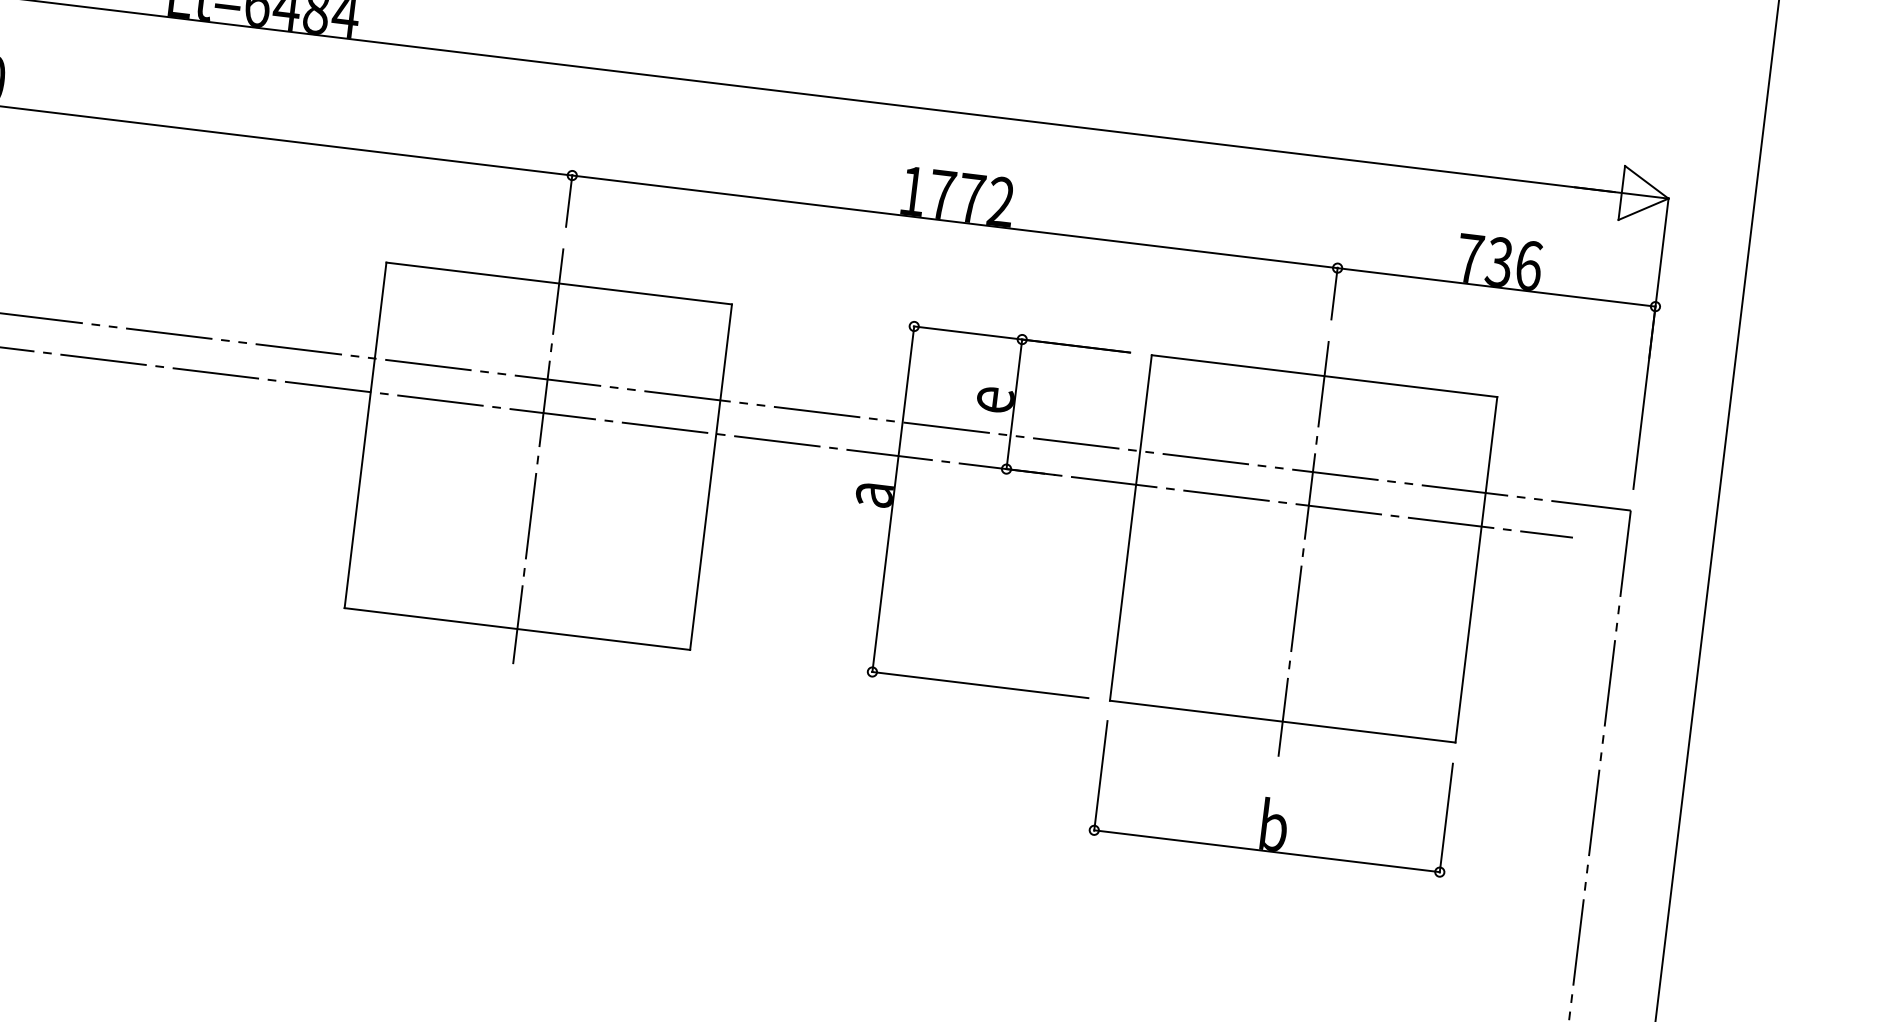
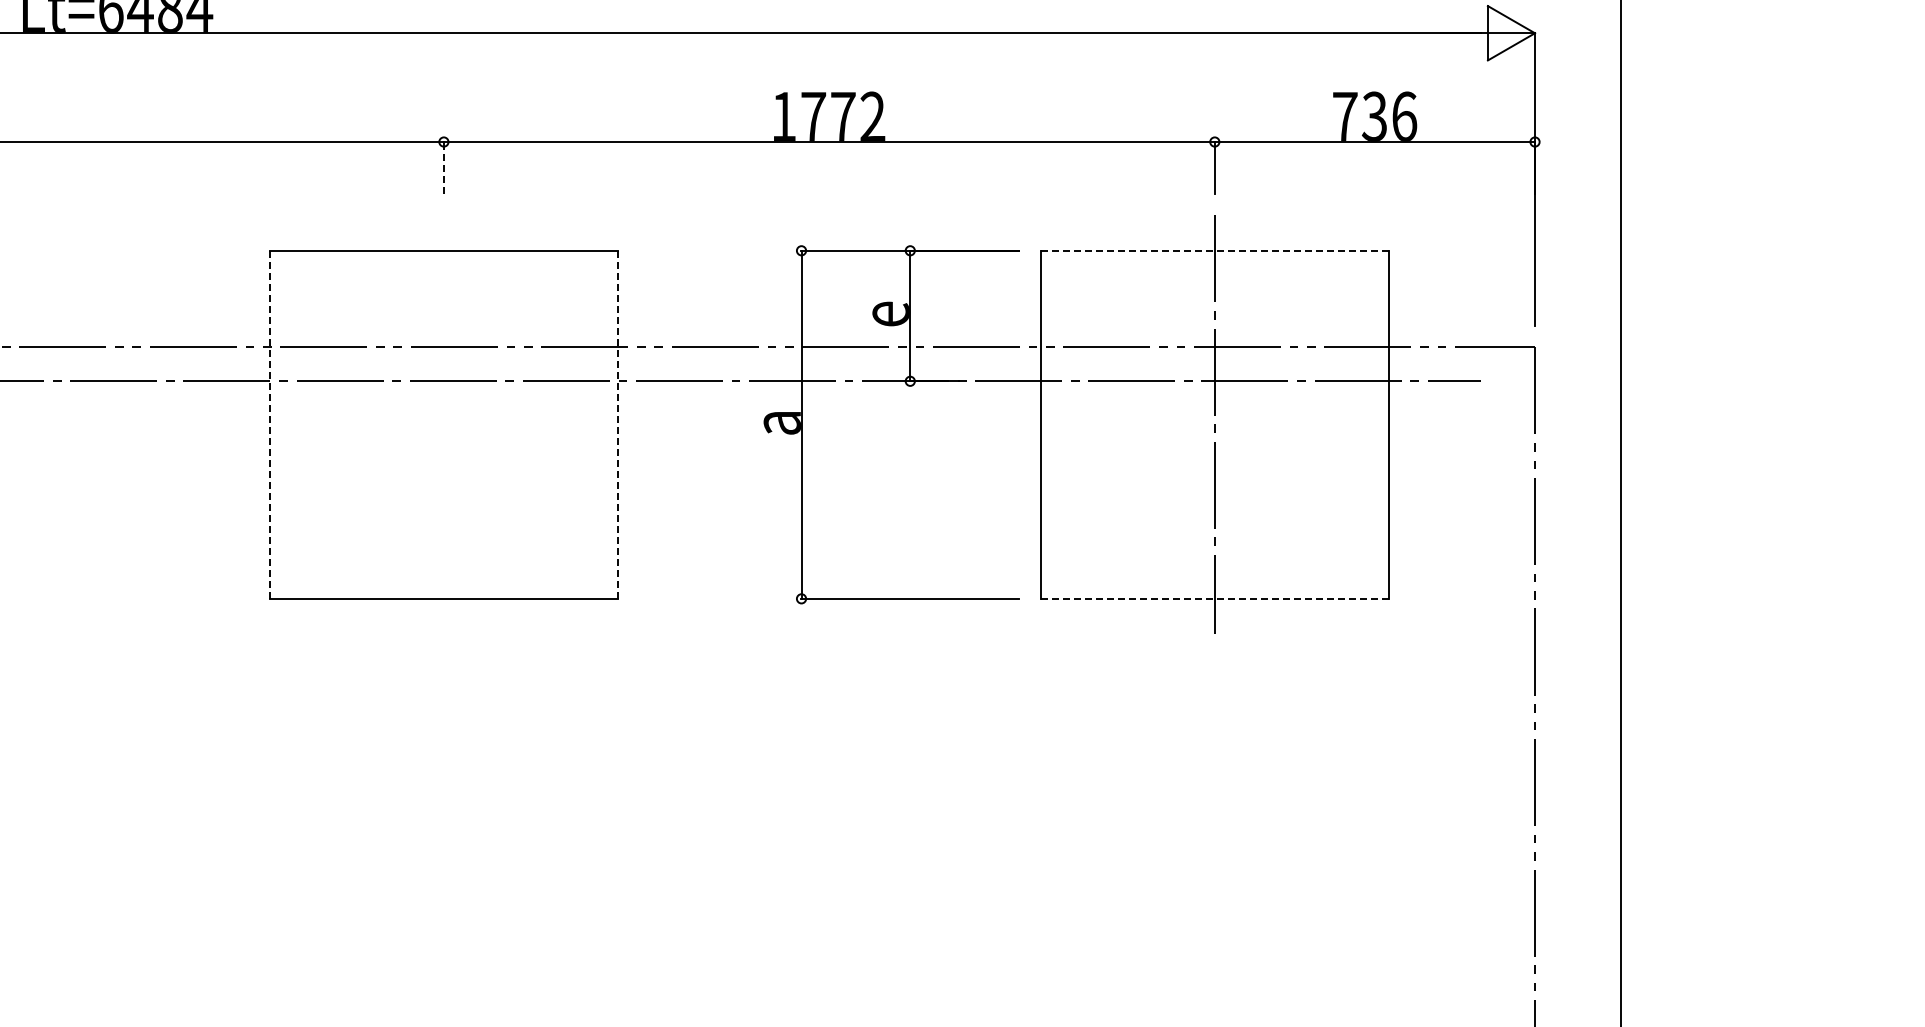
line: (568, 200) -> (443, 167), solid -> dashed
line: (1324, 375) -> (1214, 250), solid -> dashed
line: (365, 435) -> (269, 425), solid -> dashed
line: (537, 455) -> (443, 424), removed
line: (710, 476) -> (617, 424), solid -> dashed
line: (1283, 721) -> (1215, 598), solid -> dashed
part: (1273, 798) -> (1214, 676), removed

